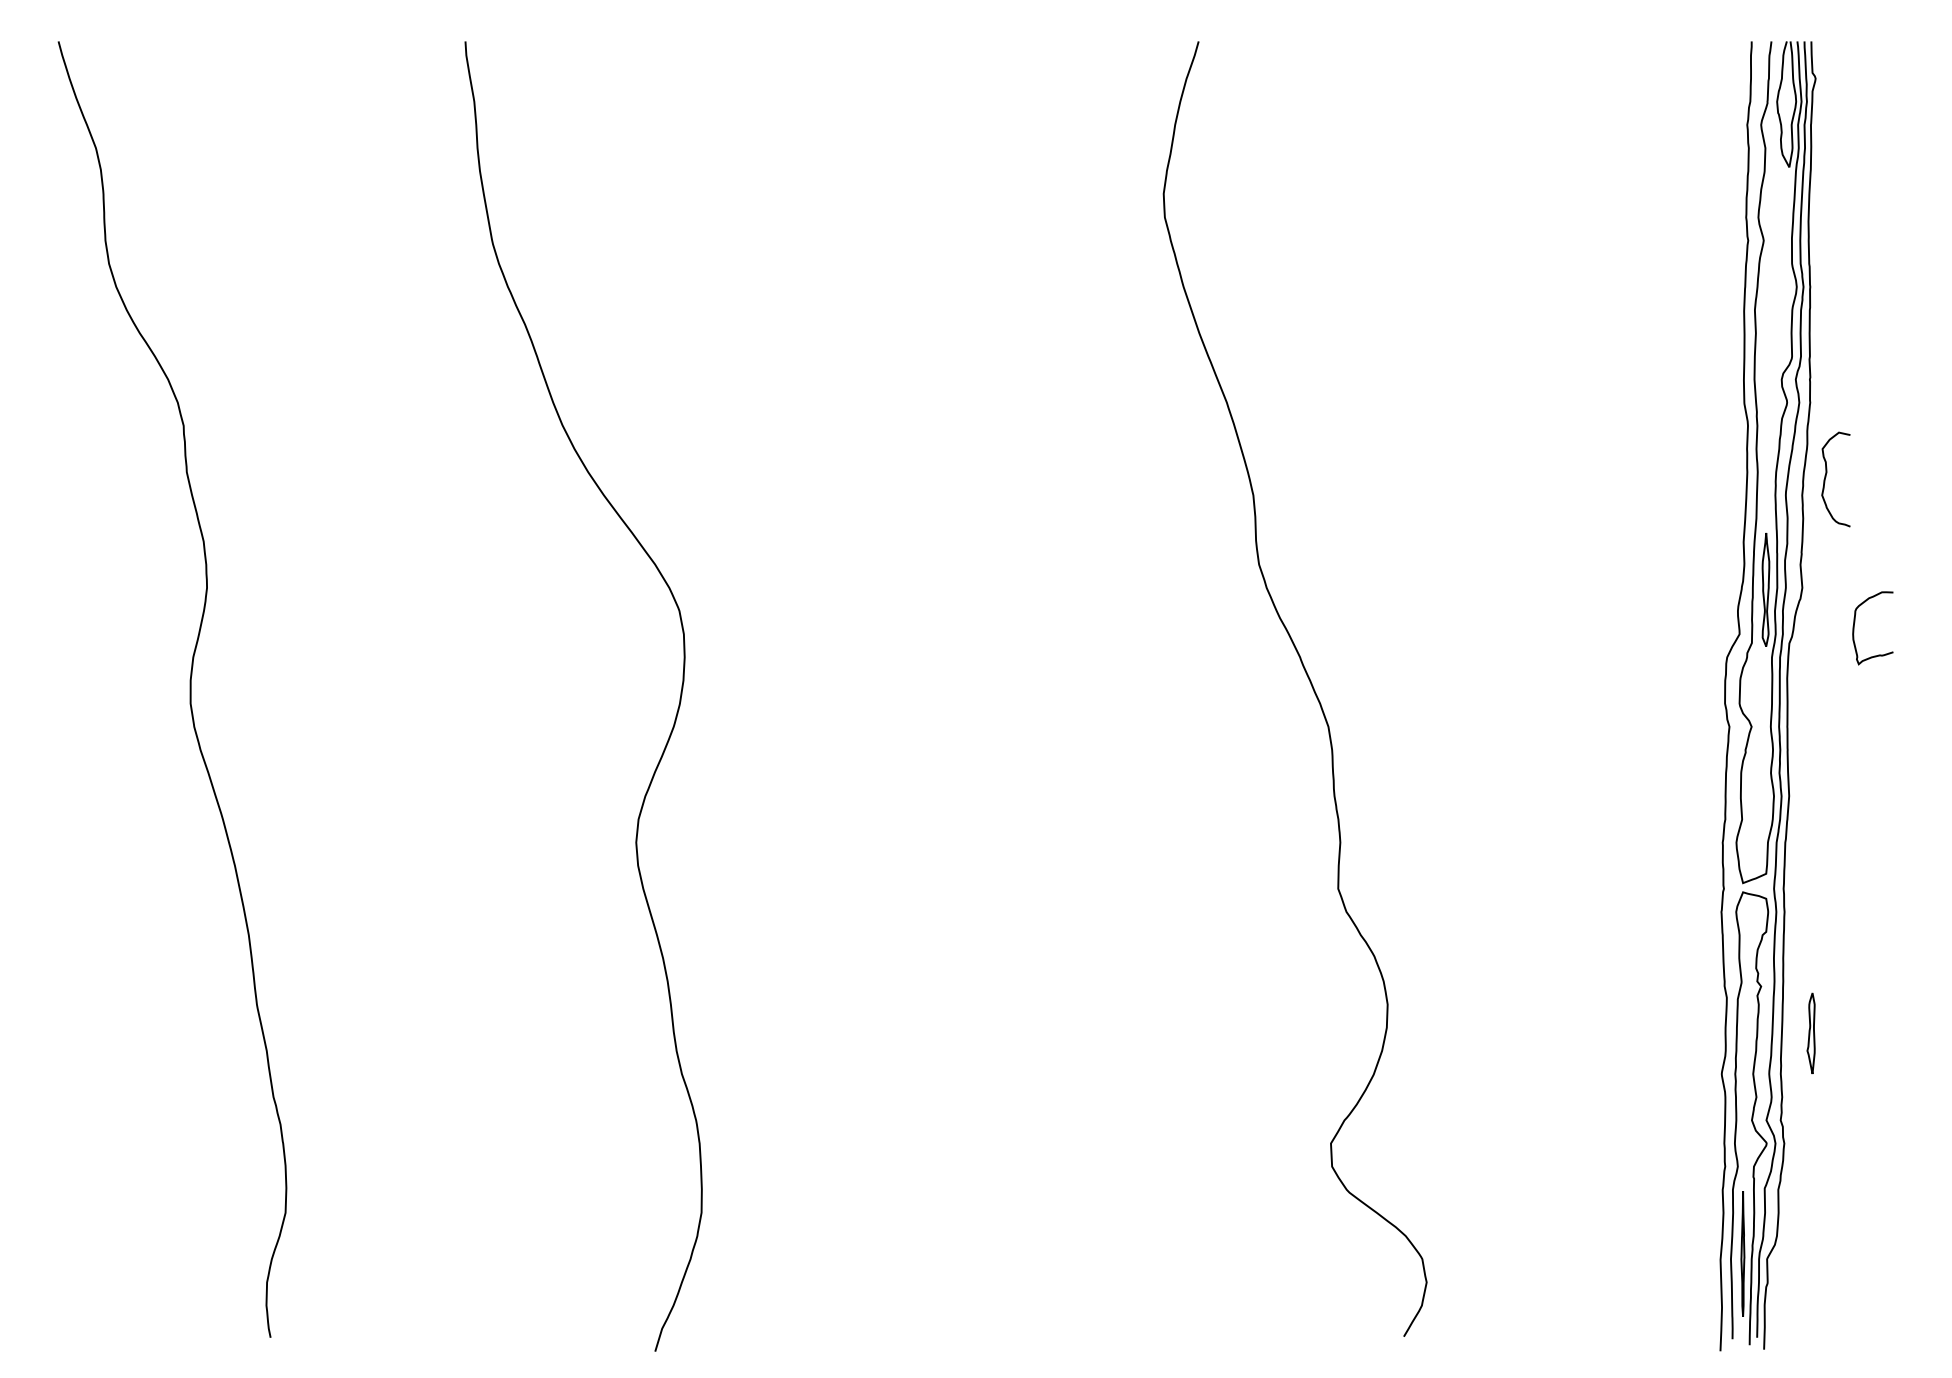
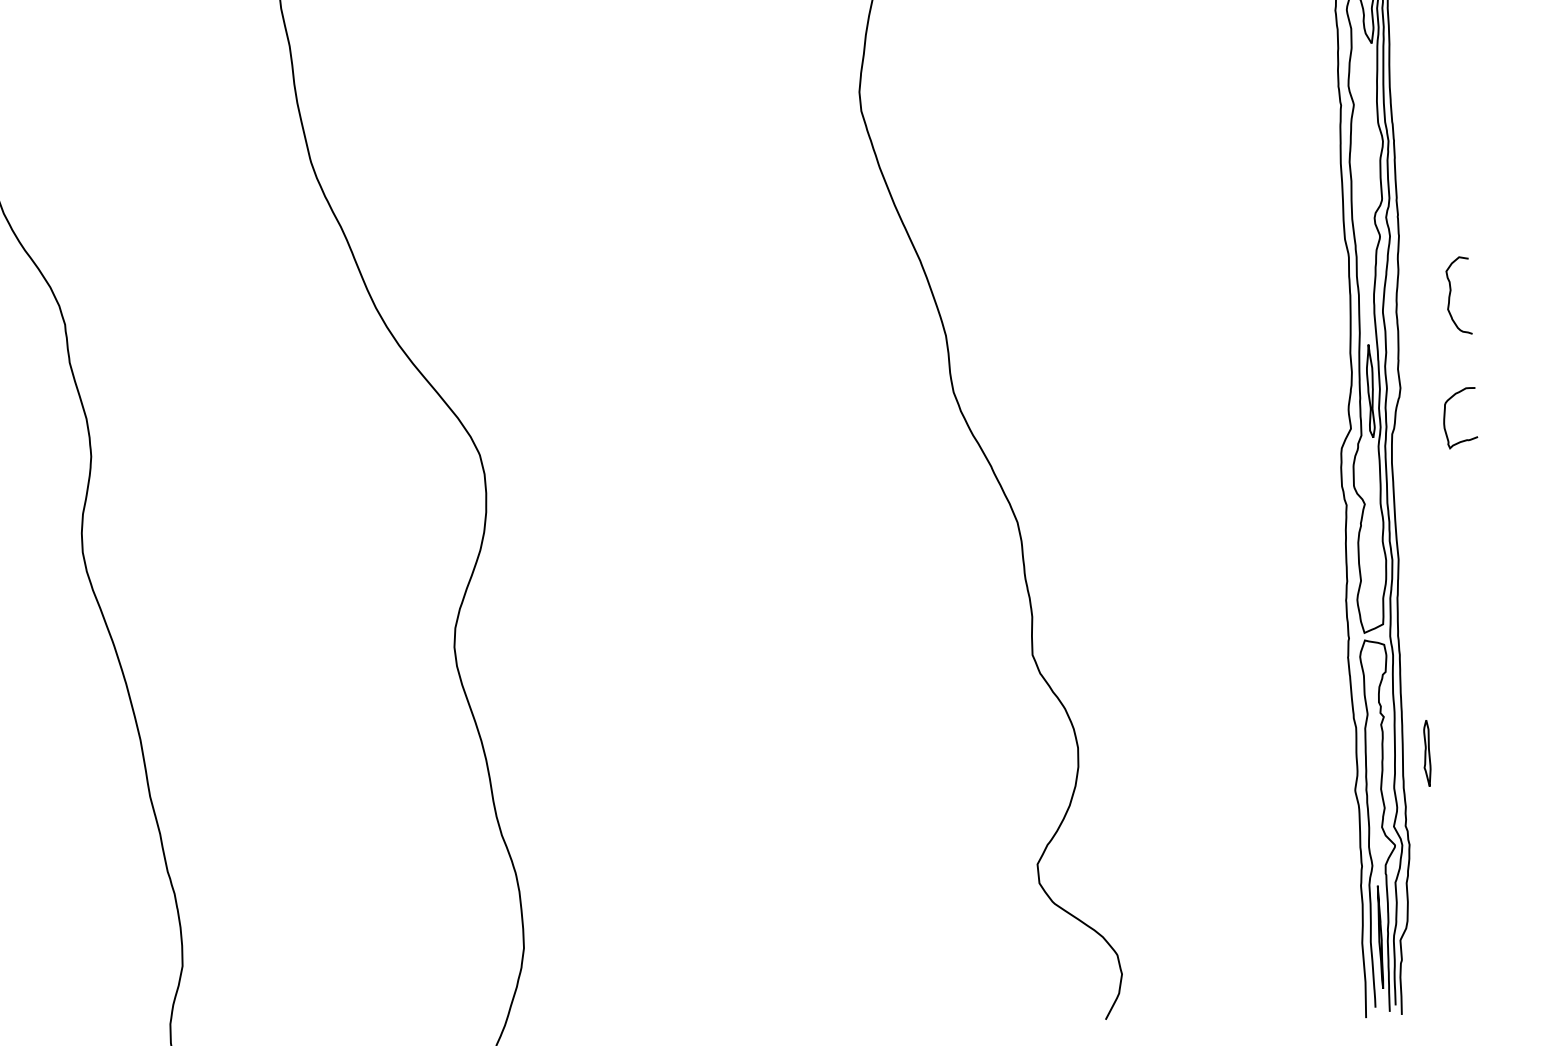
curve: (1826, 477) -> (1450, 294), moved

